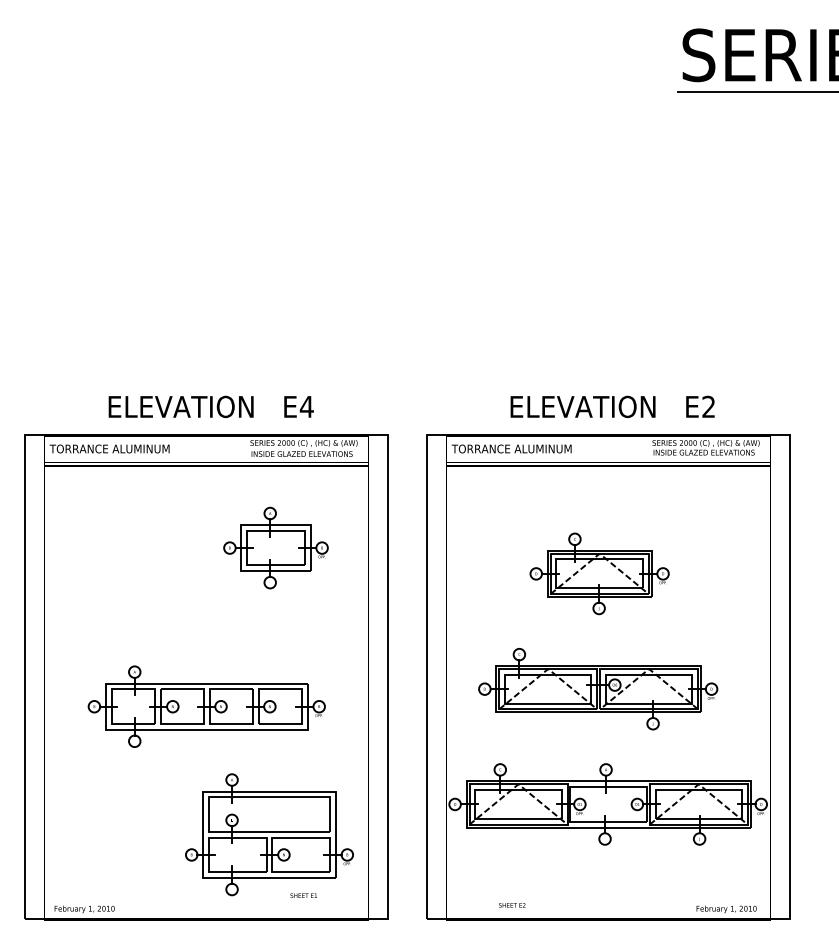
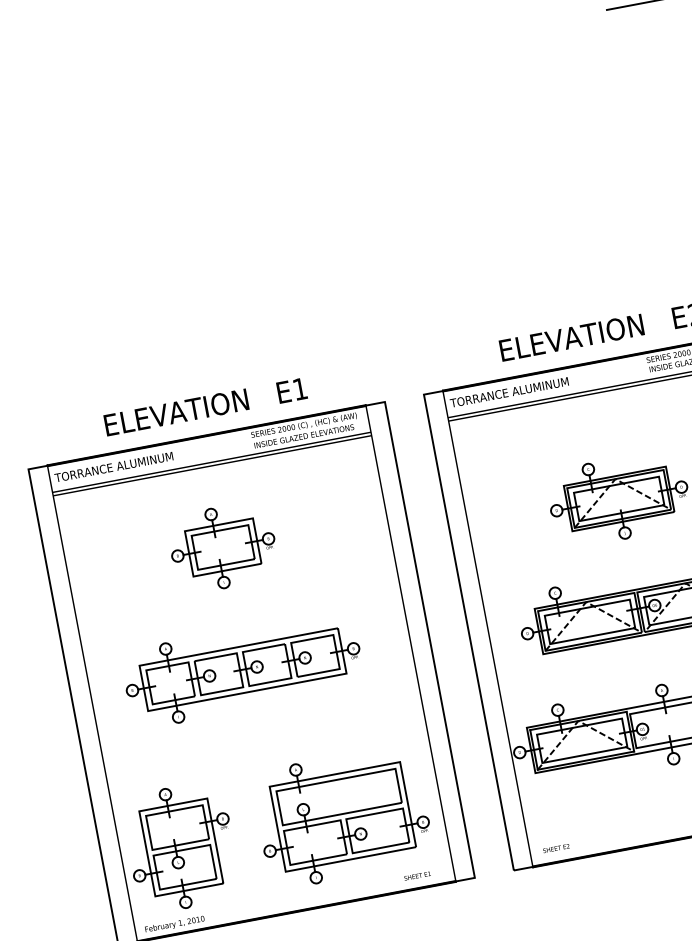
text: (306, 406) -> (299, 388), E4 -> E1
part: (275, 547) -> (222, 546), moved
part: (206, 706) -> (242, 669), moved
part: (104, 834) -> (180, 847), added
text: (303, 895) -> (417, 875), moved
text: (512, 905) -> (556, 848), moved

